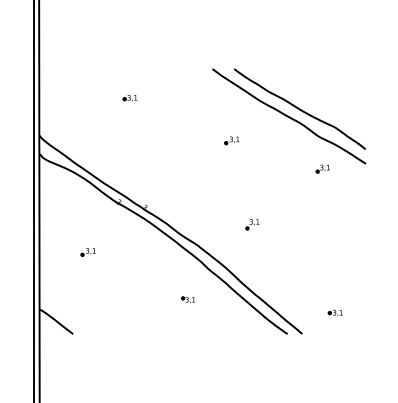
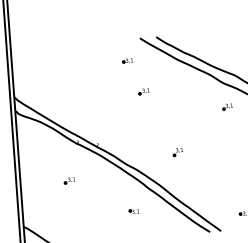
part: (129, 98) -> (127, 61), moved
part: (231, 140) -> (143, 91), moved
part: (87, 252) -> (69, 180), moved

